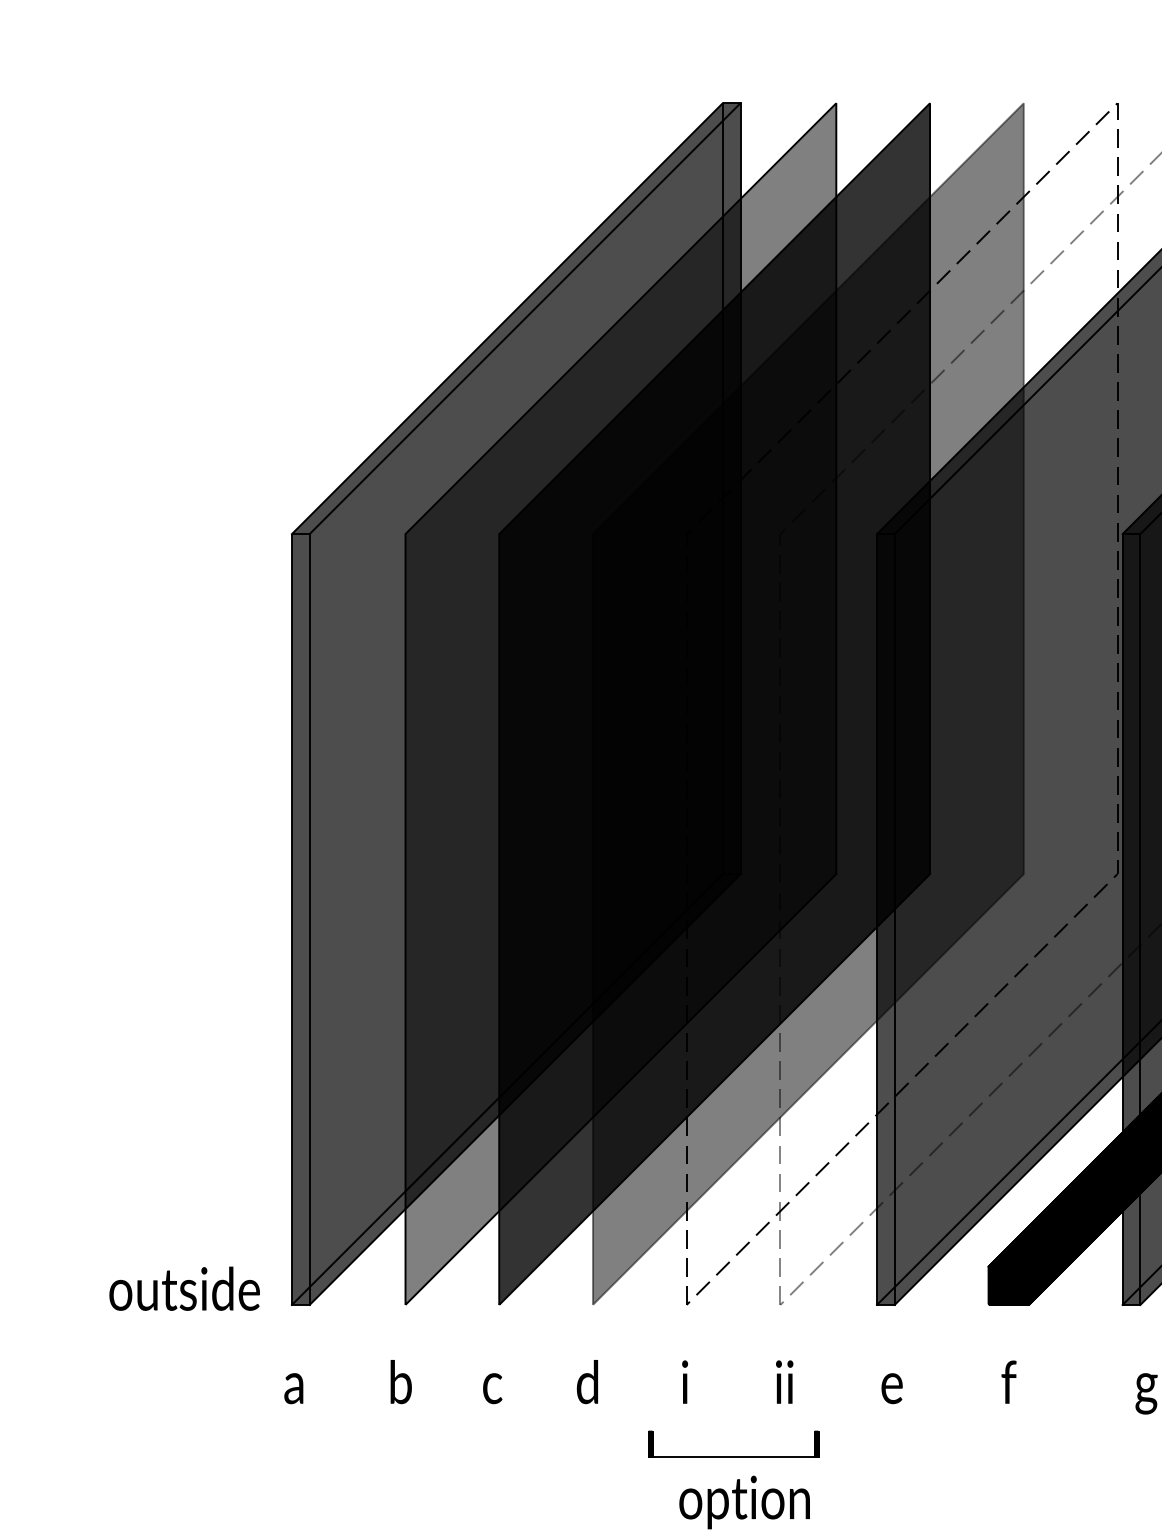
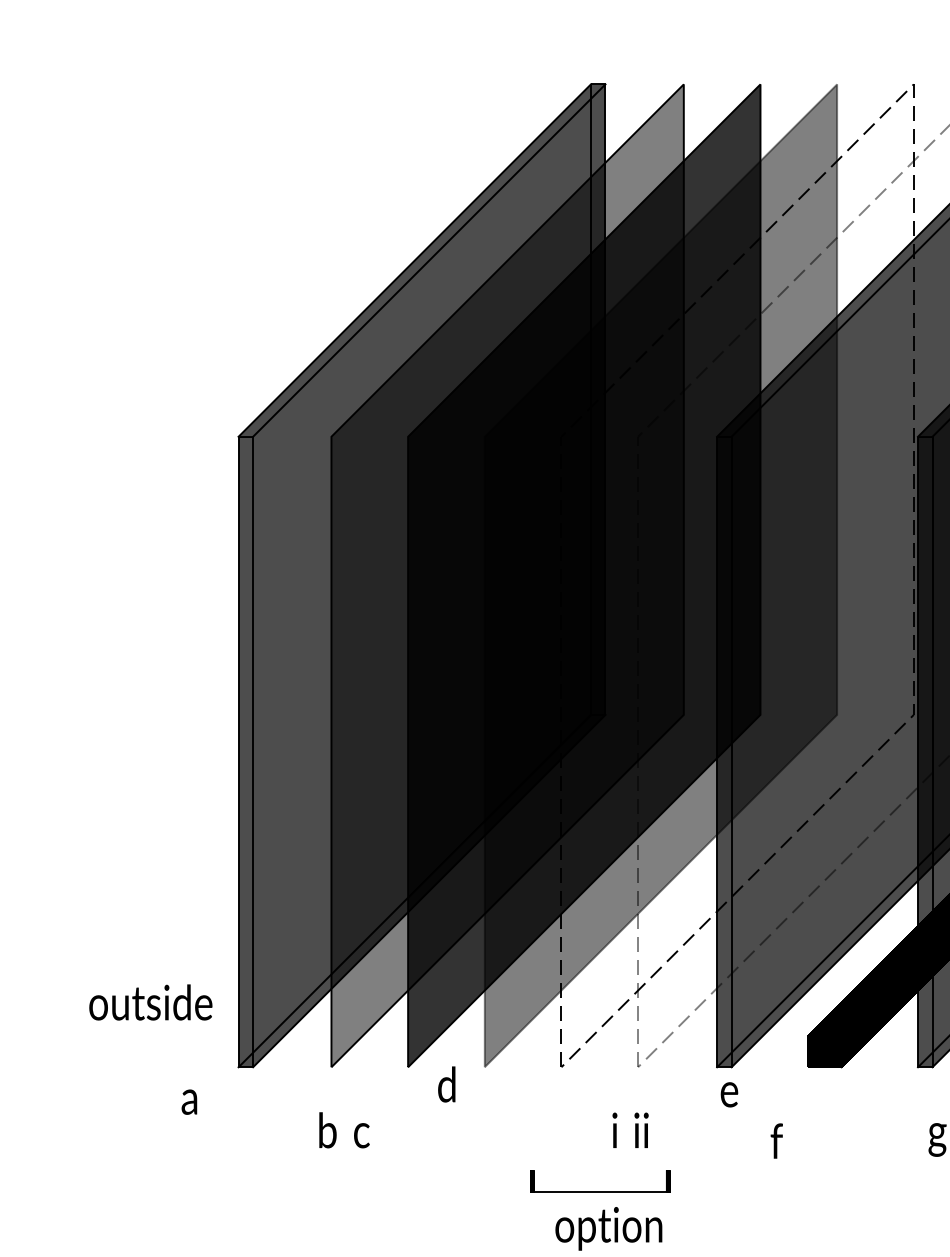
text: (184, 1288) -> (150, 1002), moved
text: (685, 1381) -> (615, 1129), moved
text: (1008, 1381) -> (776, 1140), moved
text: (586, 1382) -> (445, 1084), moved
text: (293, 1388) -> (189, 1102), moved
text: (492, 1388) -> (361, 1135), moved
text: (891, 1388) -> (728, 1094), moved

